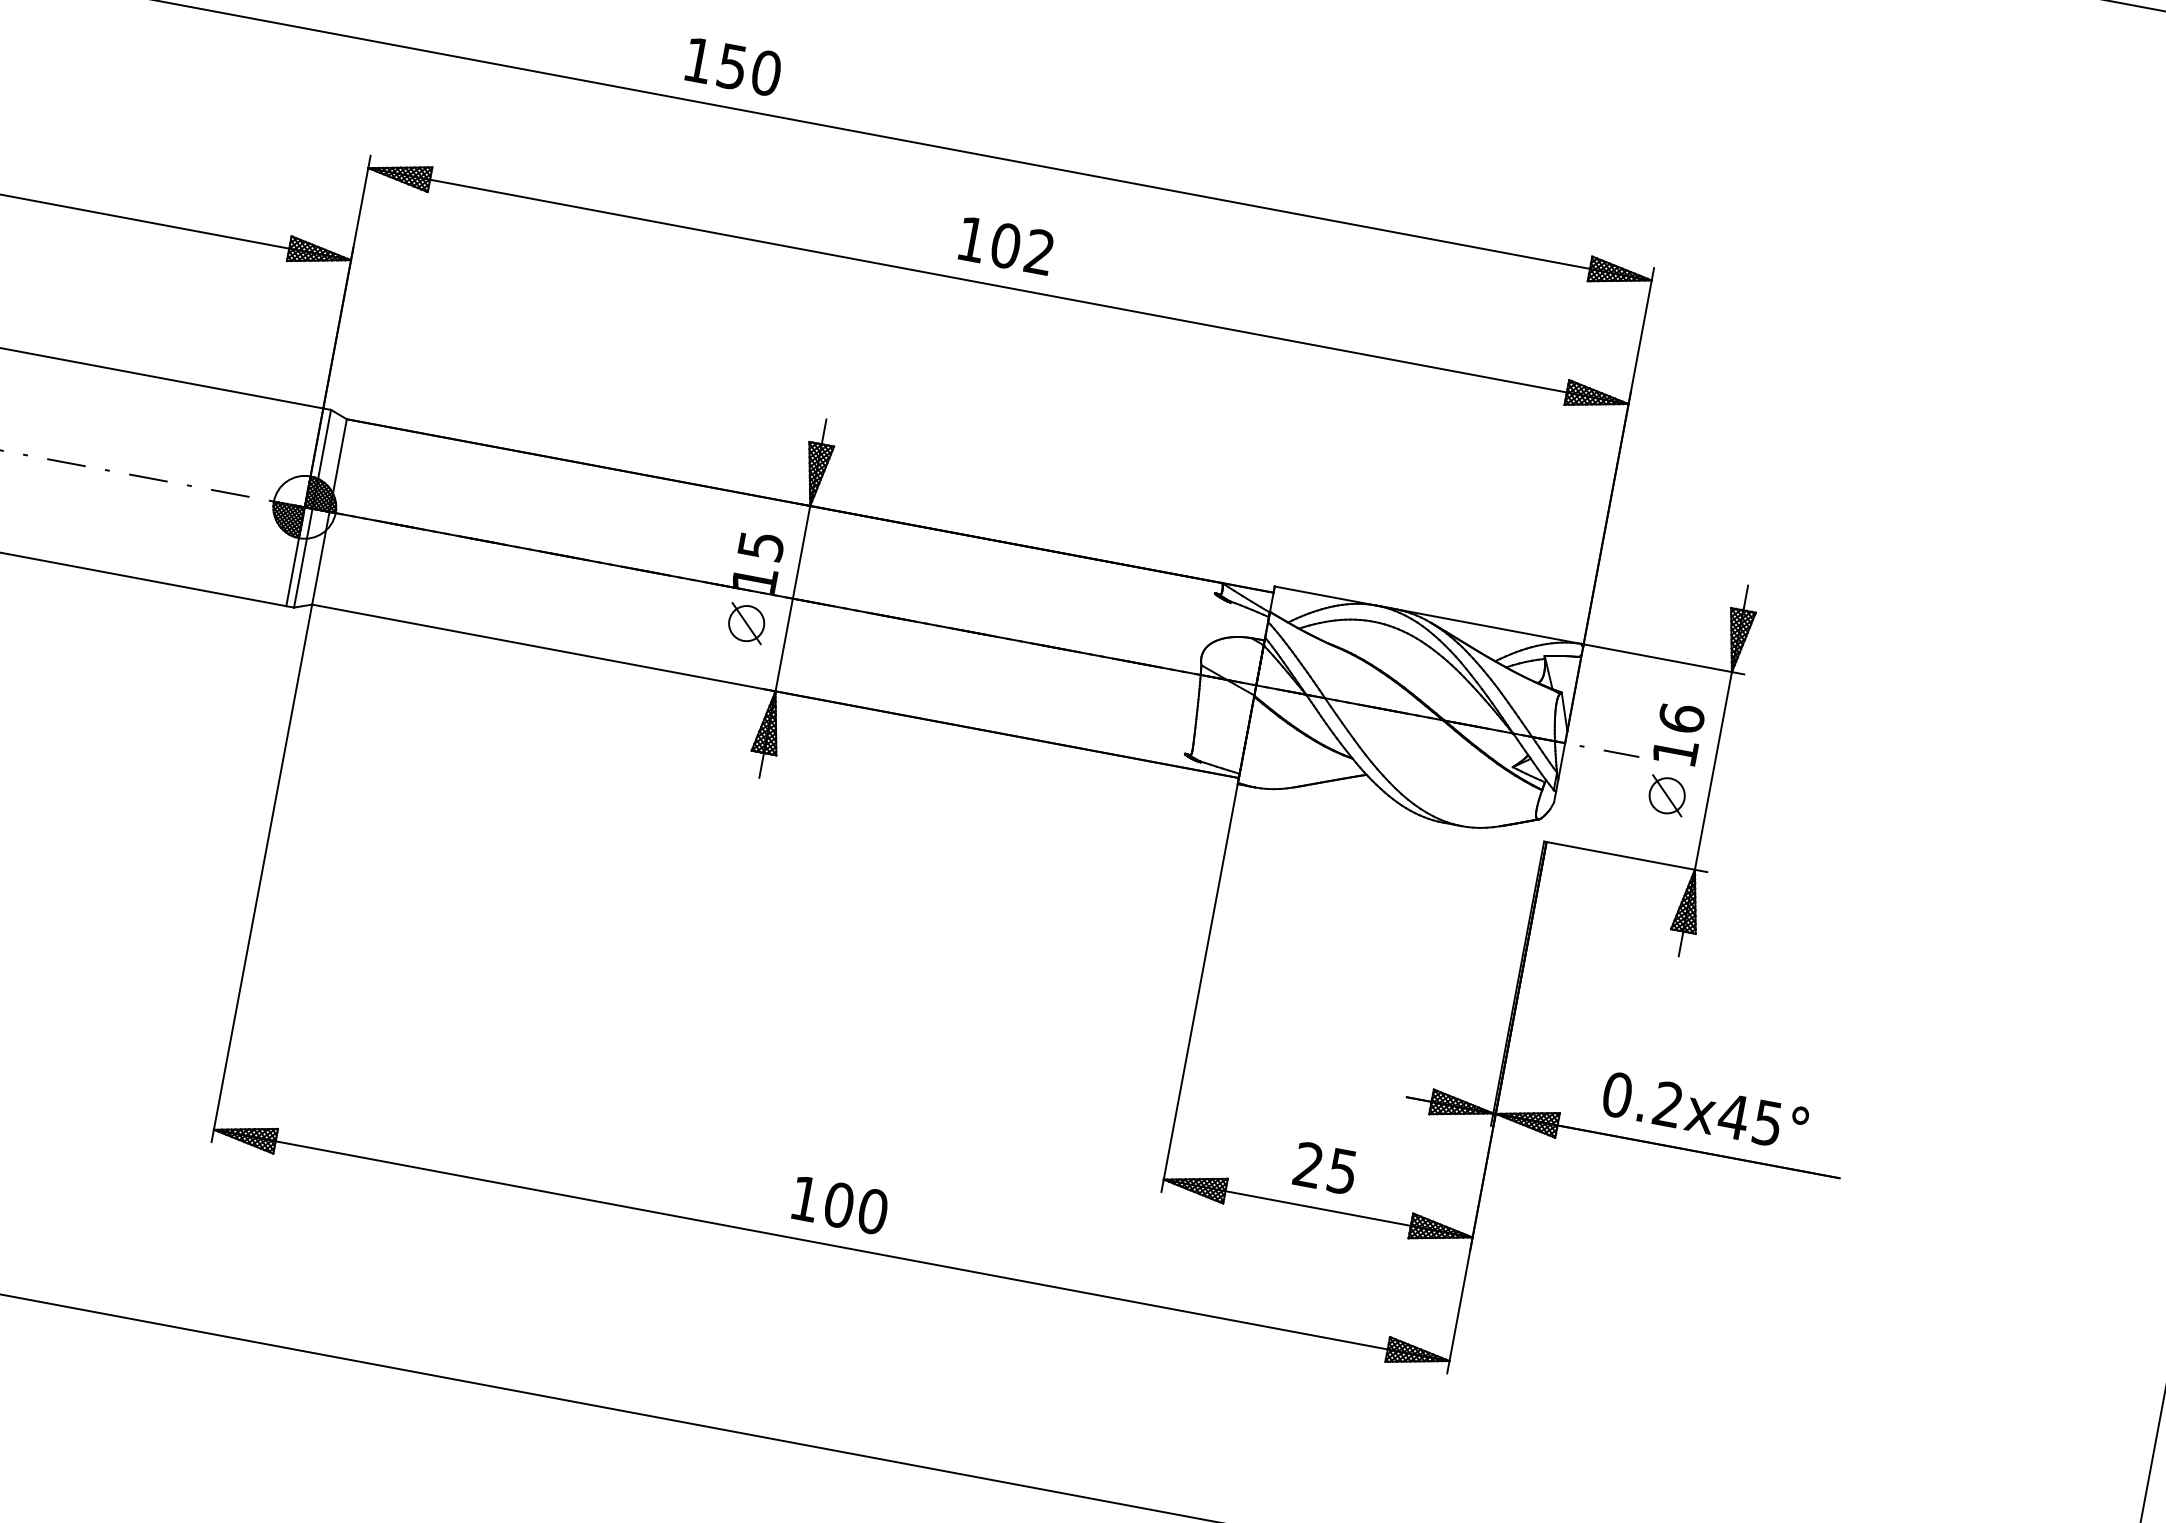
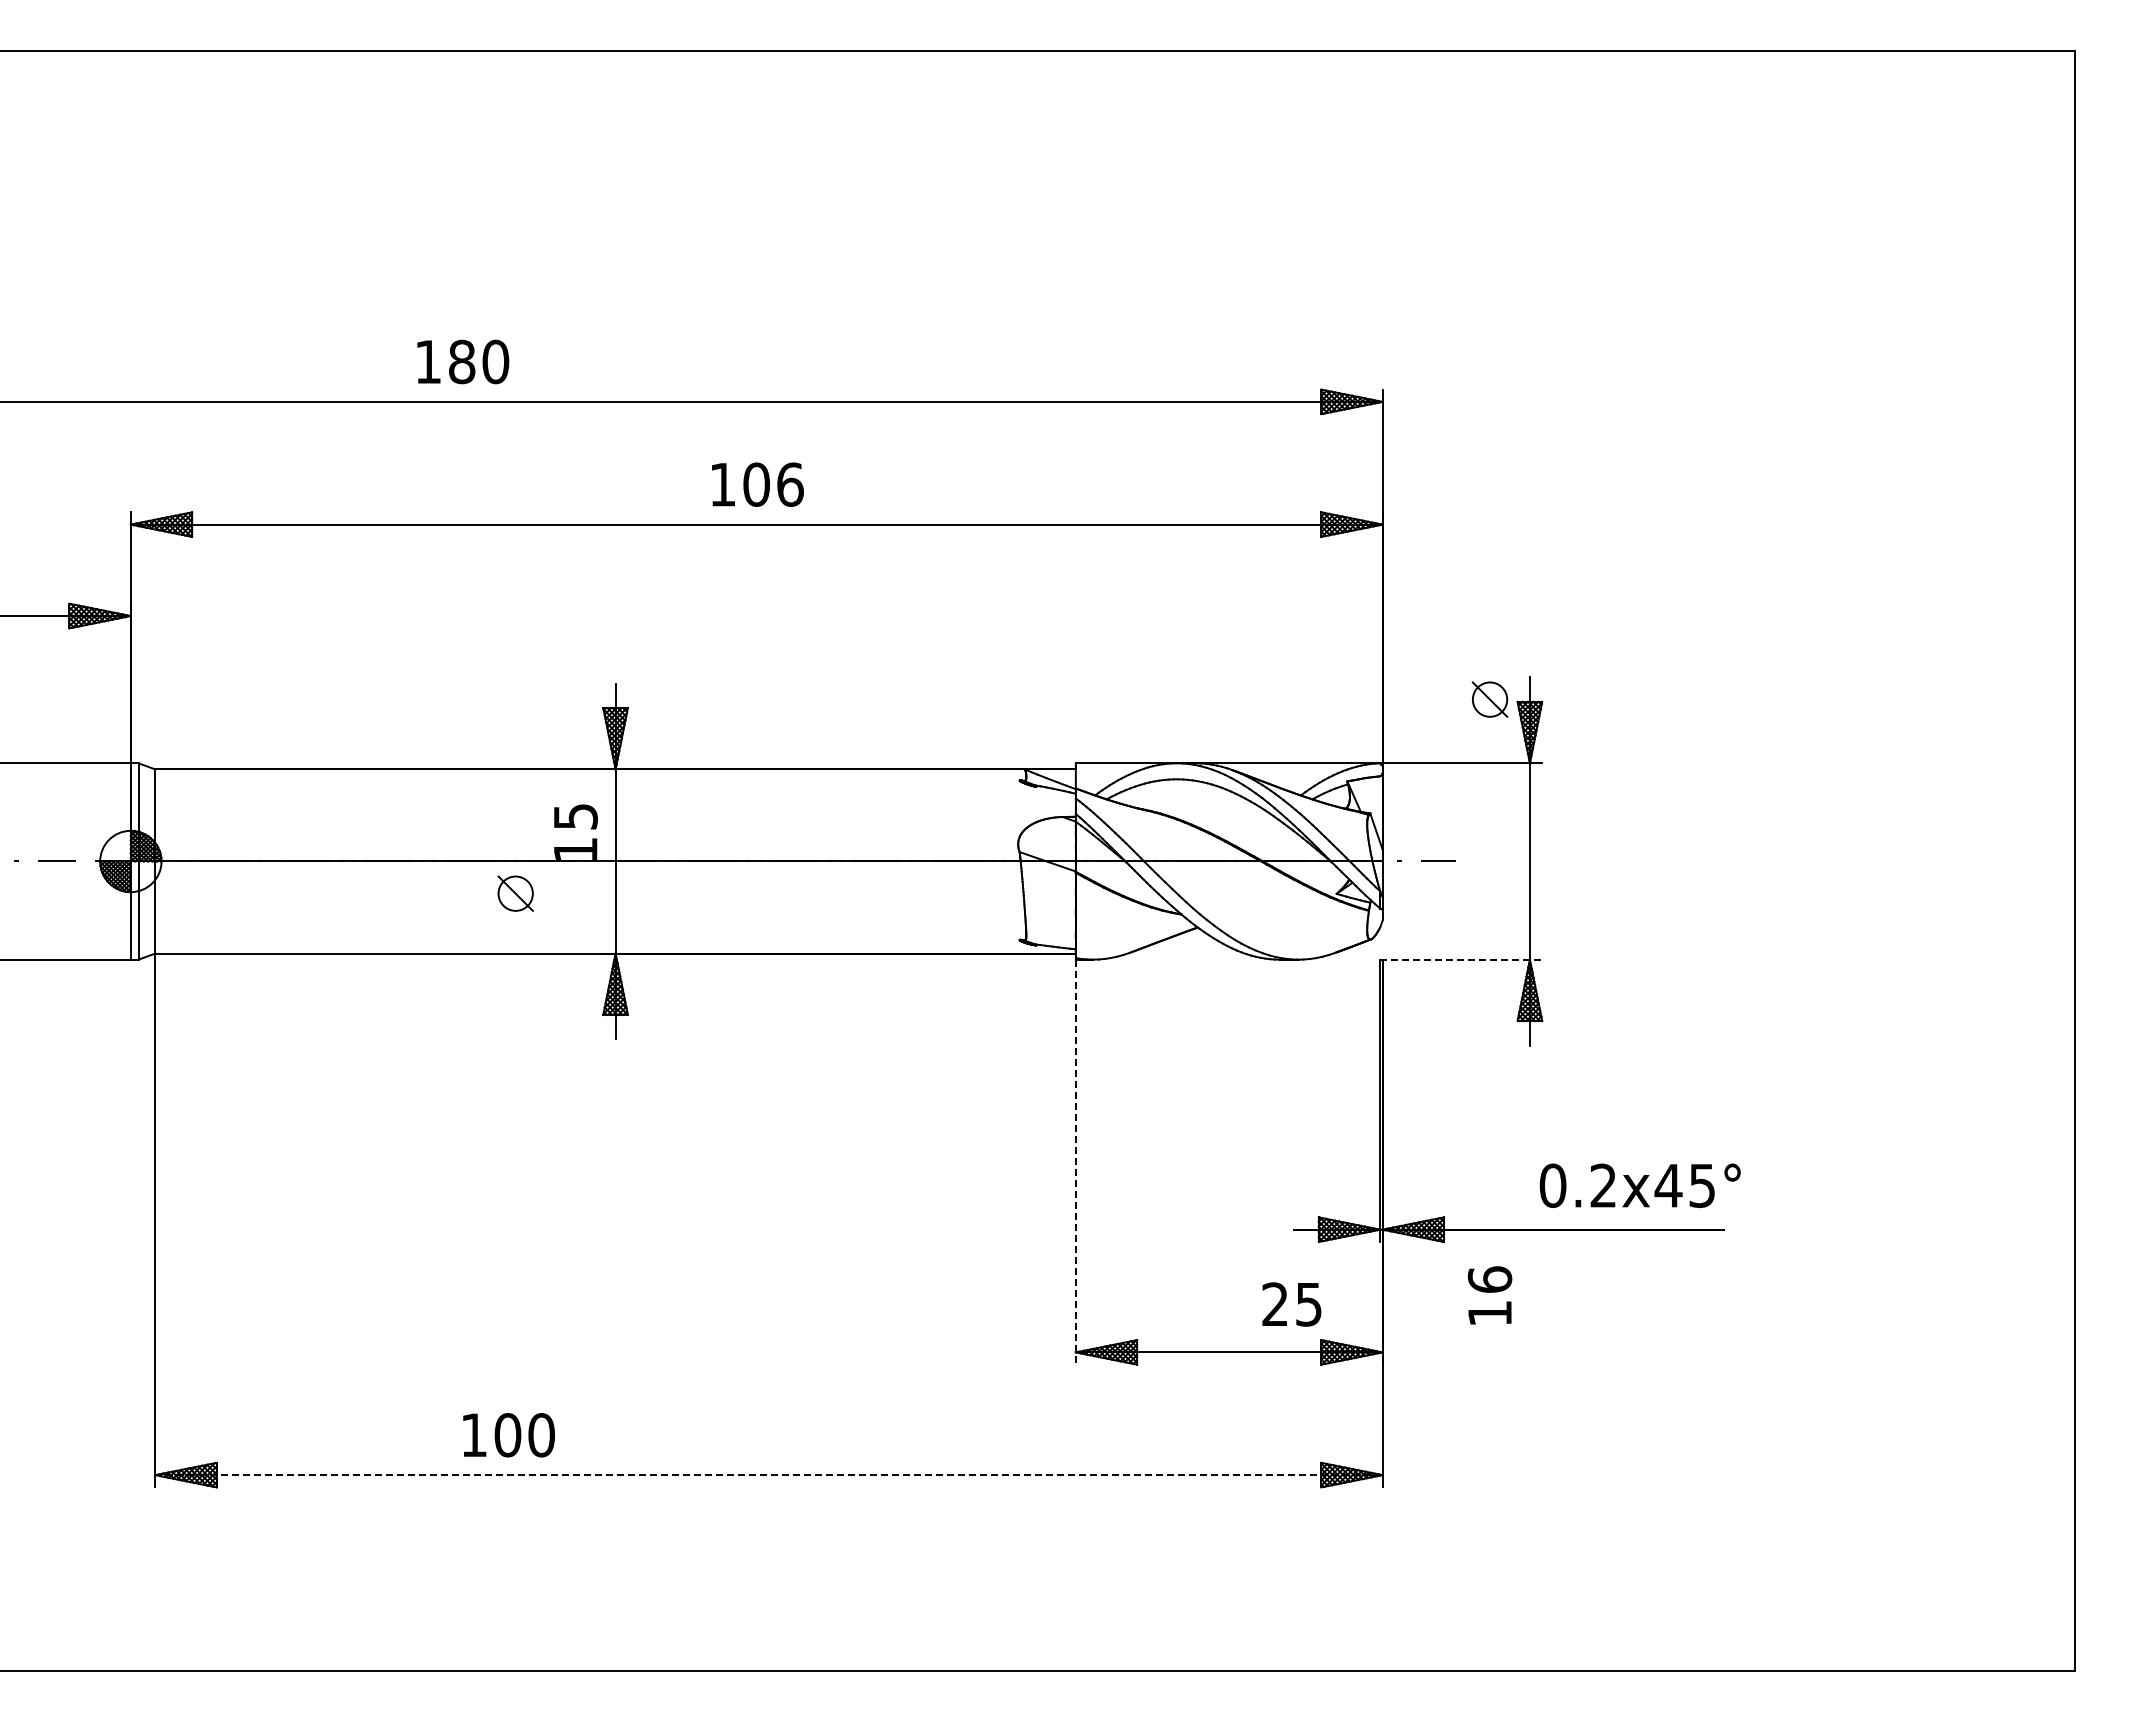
text: (732, 66) -> (462, 361), 150 -> 180
text: (1040, 252) -> (790, 484), 102 -> 106
part: (746, 623) -> (515, 893), moved
text: (1678, 734) -> (1489, 1295), moved
part: (1666, 795) -> (1489, 699), moved
line: (1626, 856) -> (1461, 959), solid -> dashed
line: (1199, 988) -> (1075, 1162), solid -> dashed
text: (1704, 1111) -> (1639, 1185), moved
text: (1324, 1168) -> (1291, 1304), moved
text: (839, 1205) -> (508, 1435), moved
line: (832, 1245) -> (769, 1475), solid -> dashed

